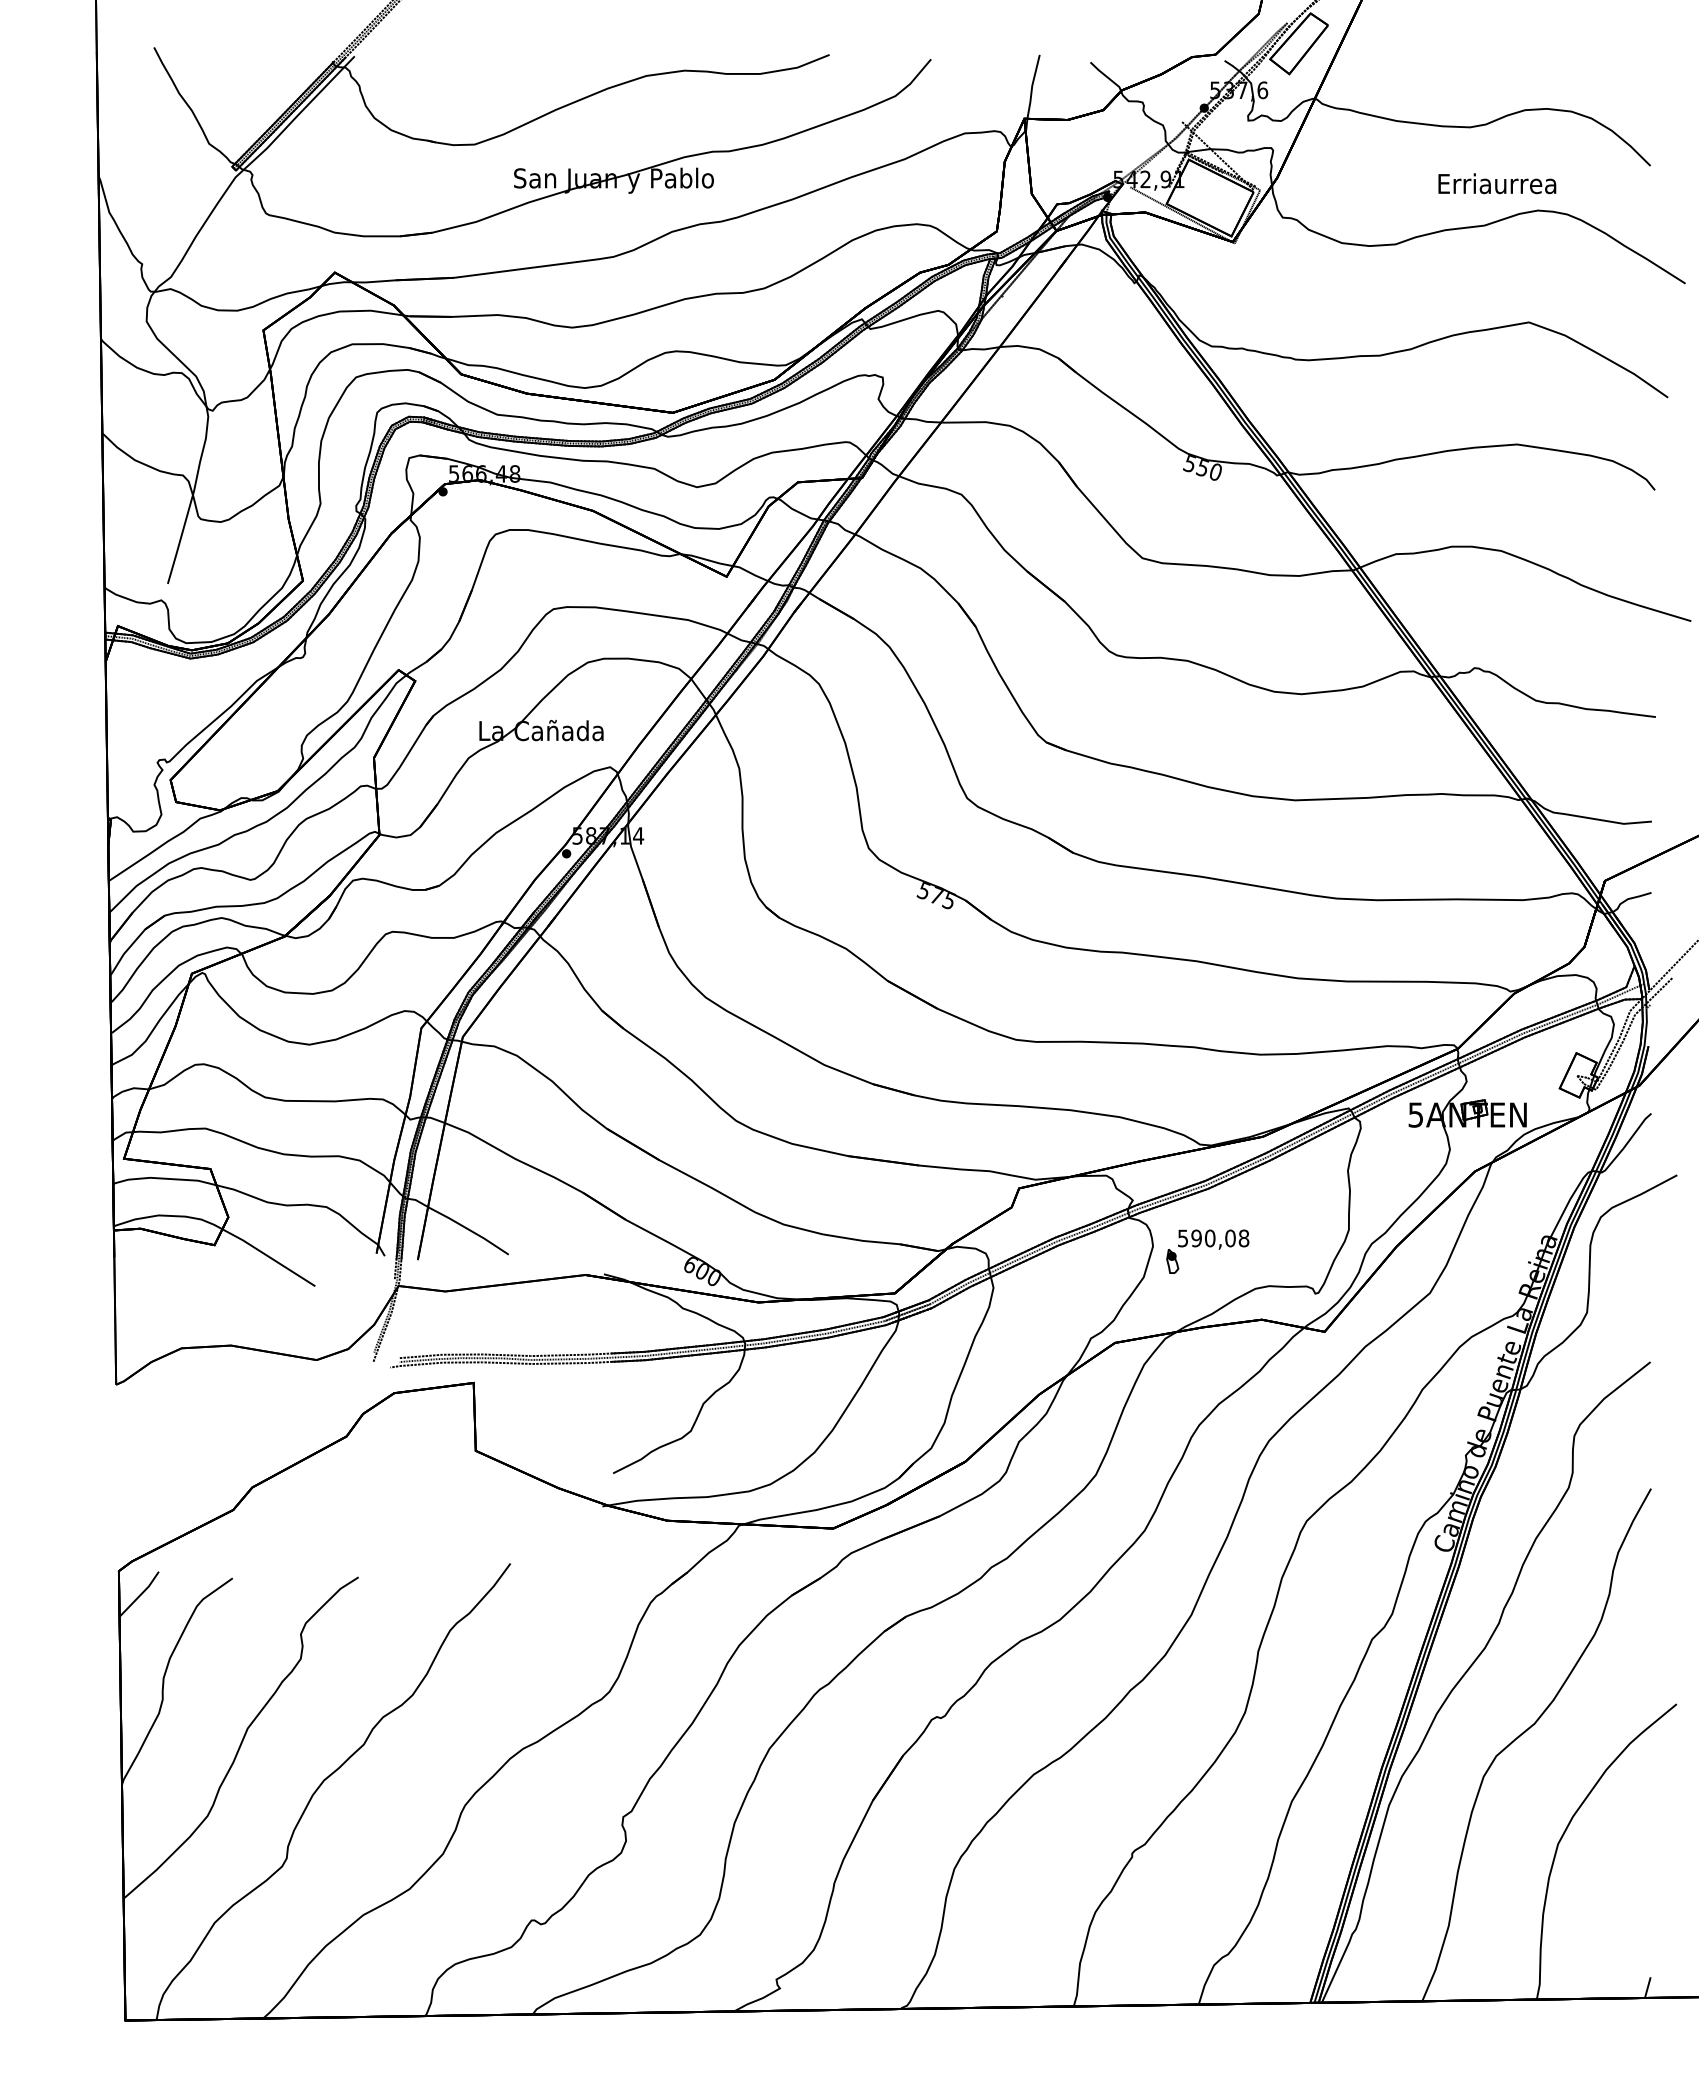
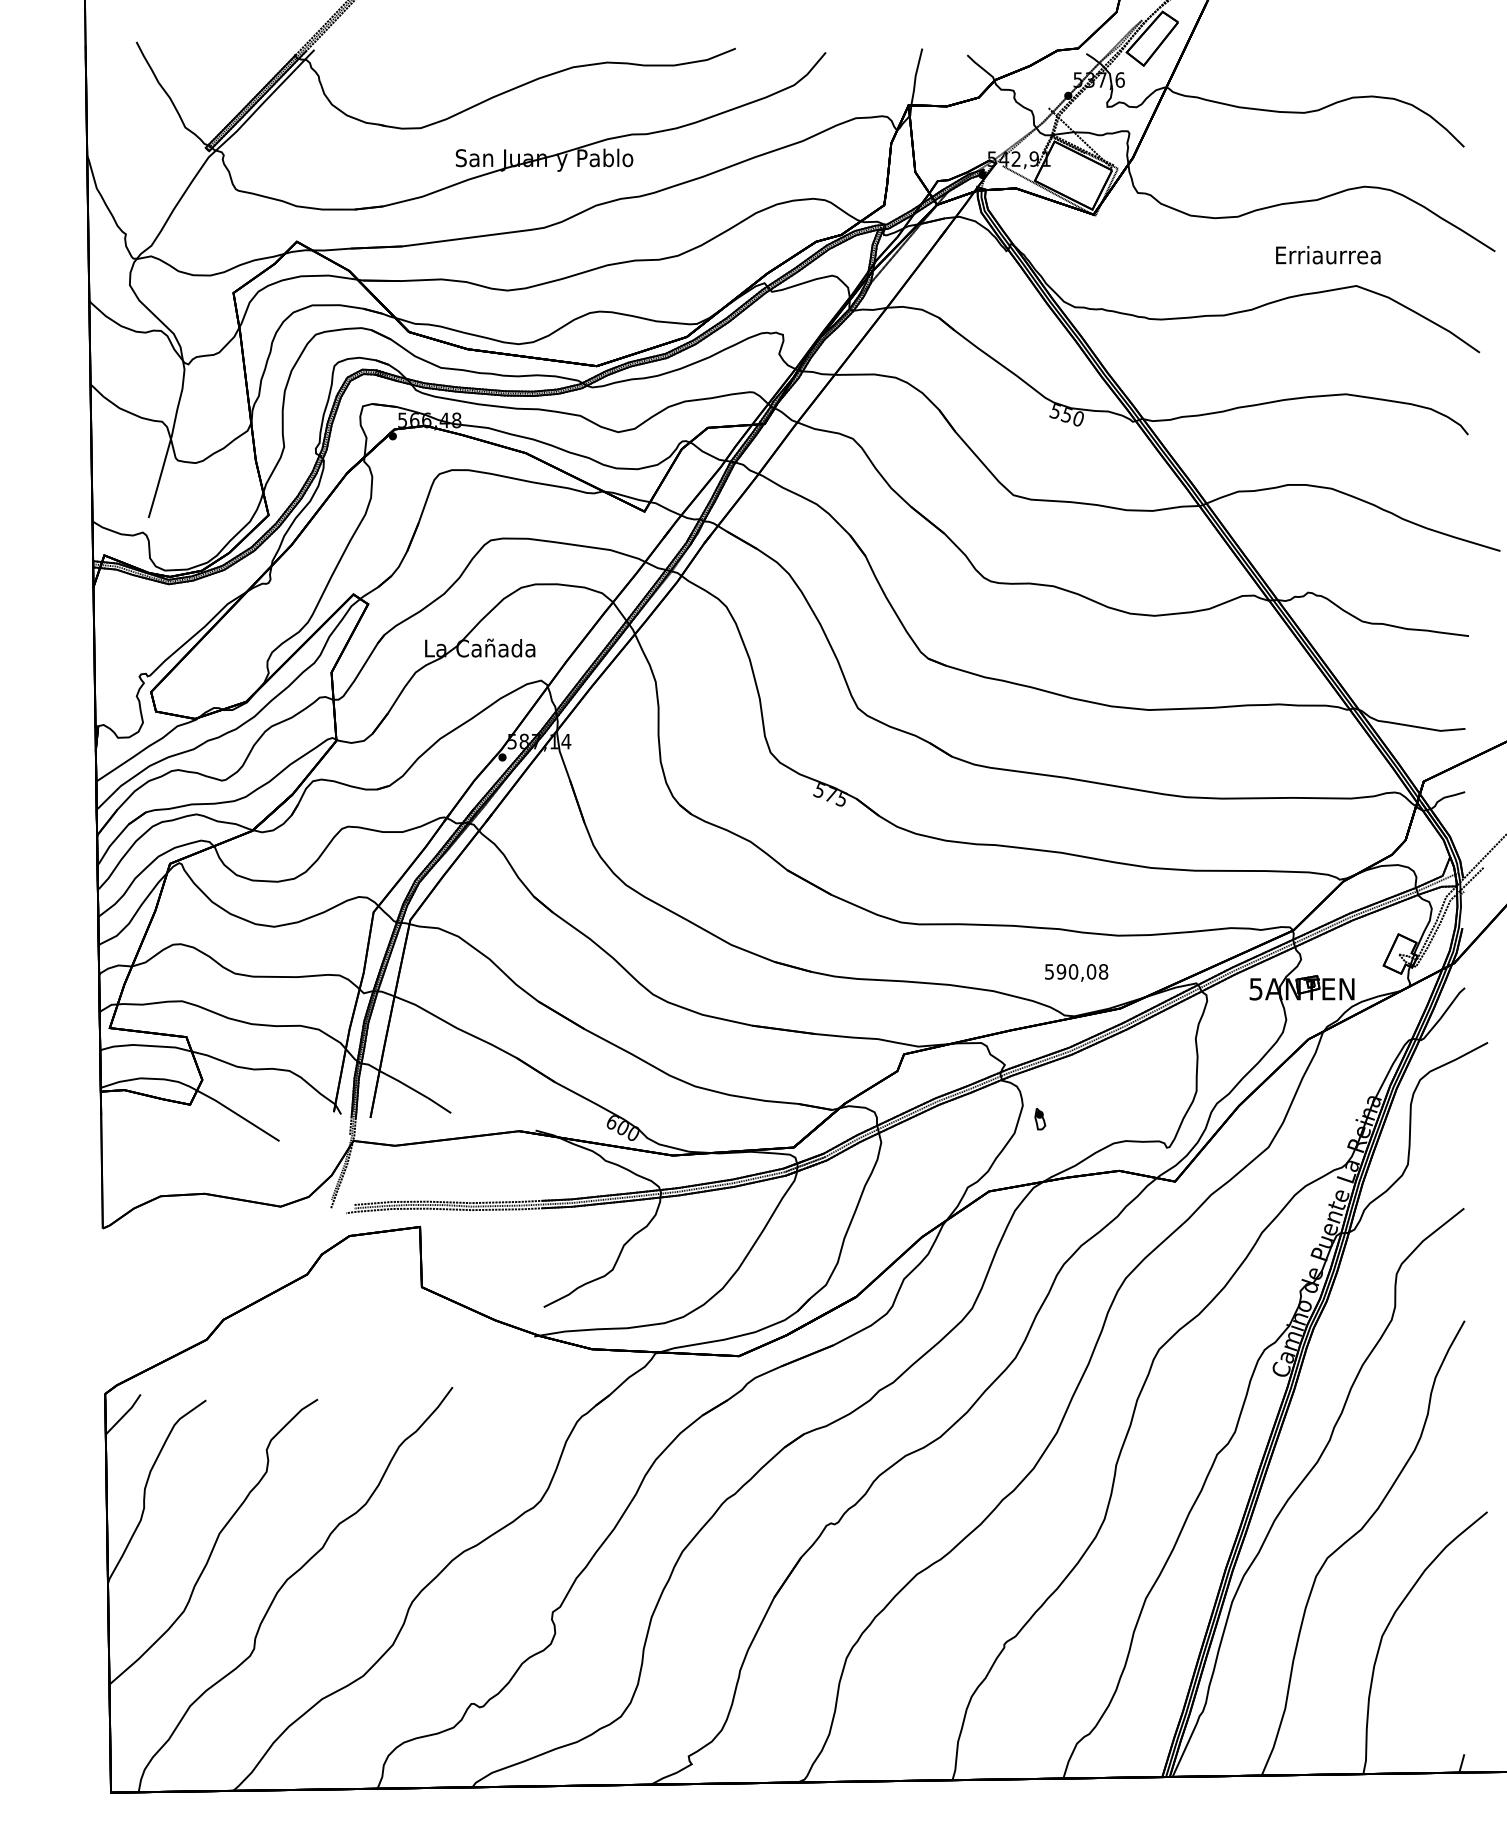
text: (1497, 183) -> (1328, 254), moved
text: (1213, 1239) -> (1076, 972), moved

